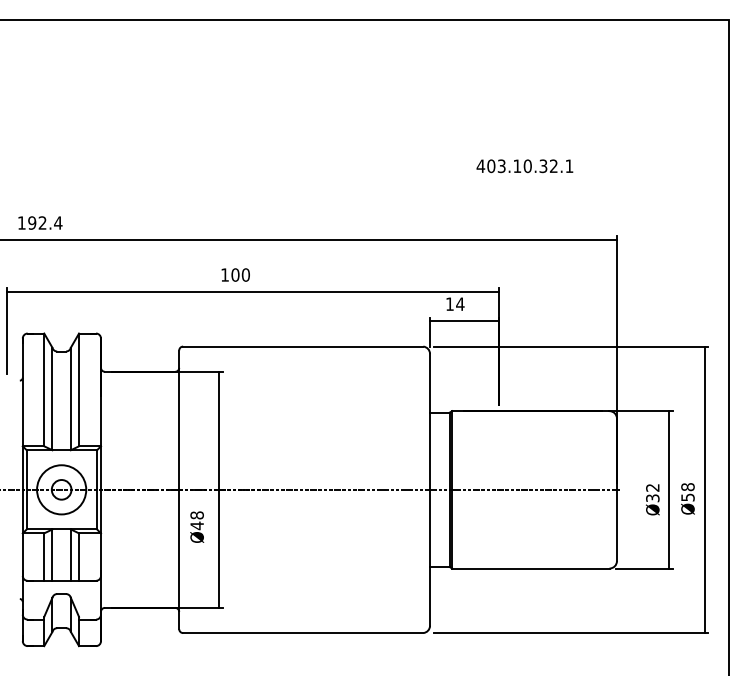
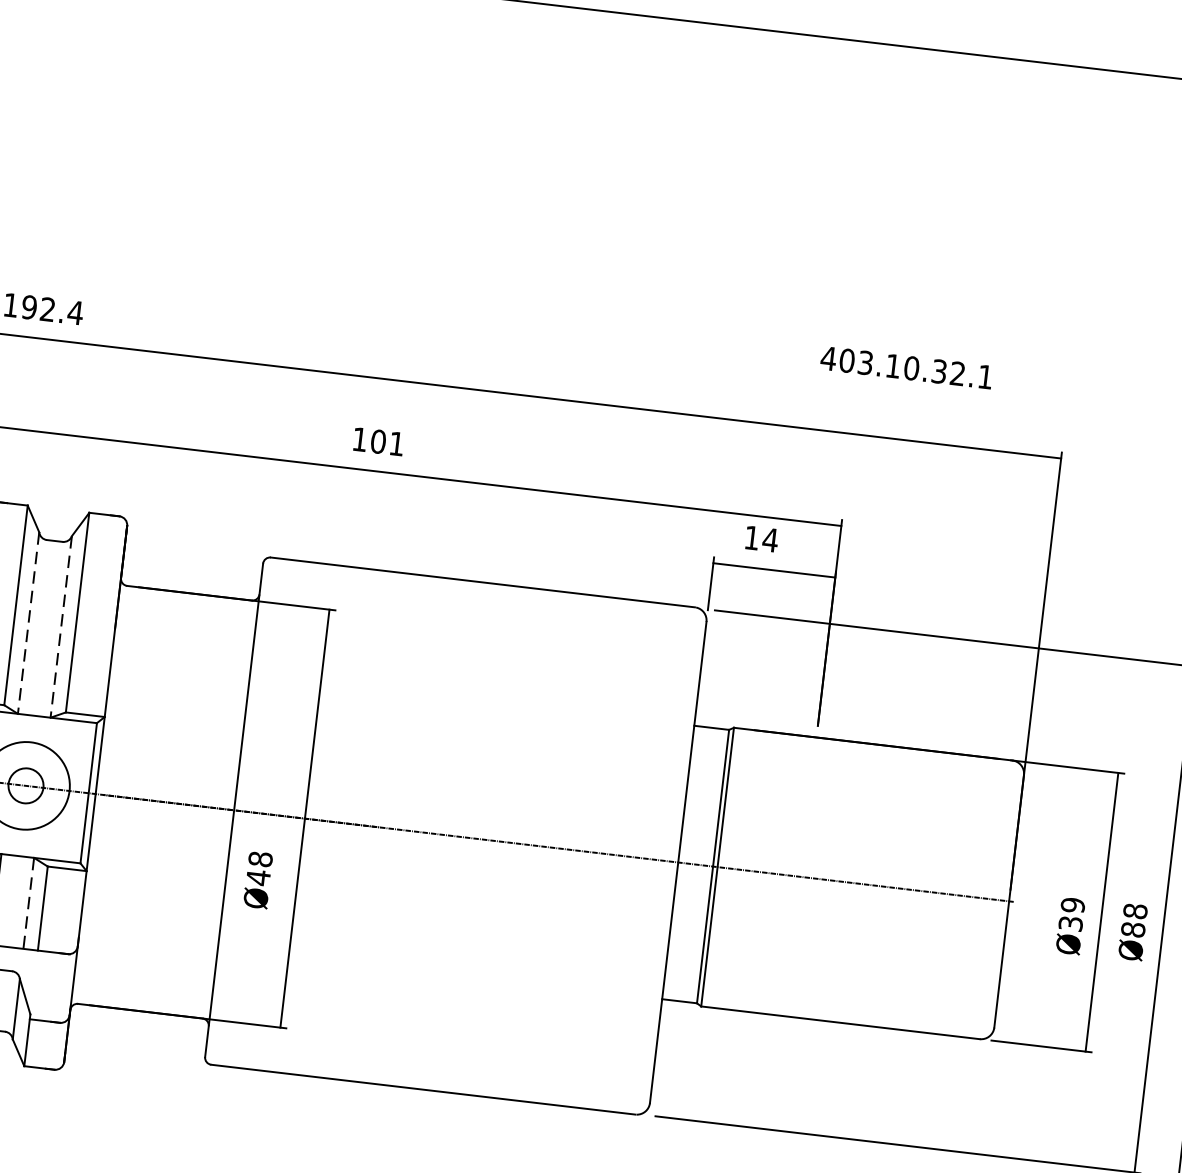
text: (524, 166) -> (905, 368), moved
text: (245, 274) -> (396, 442), 100 -> 101
line: (52, 399) -> (28, 624), solid -> dashed
line: (70, 399) -> (60, 627), solid -> dashed
text: (652, 487) -> (1072, 904), Ø32 -> Ø39
text: (687, 497) -> (1132, 929), Ø58 -> Ø88
line: (70, 555) -> (28, 903), solid -> dashed

